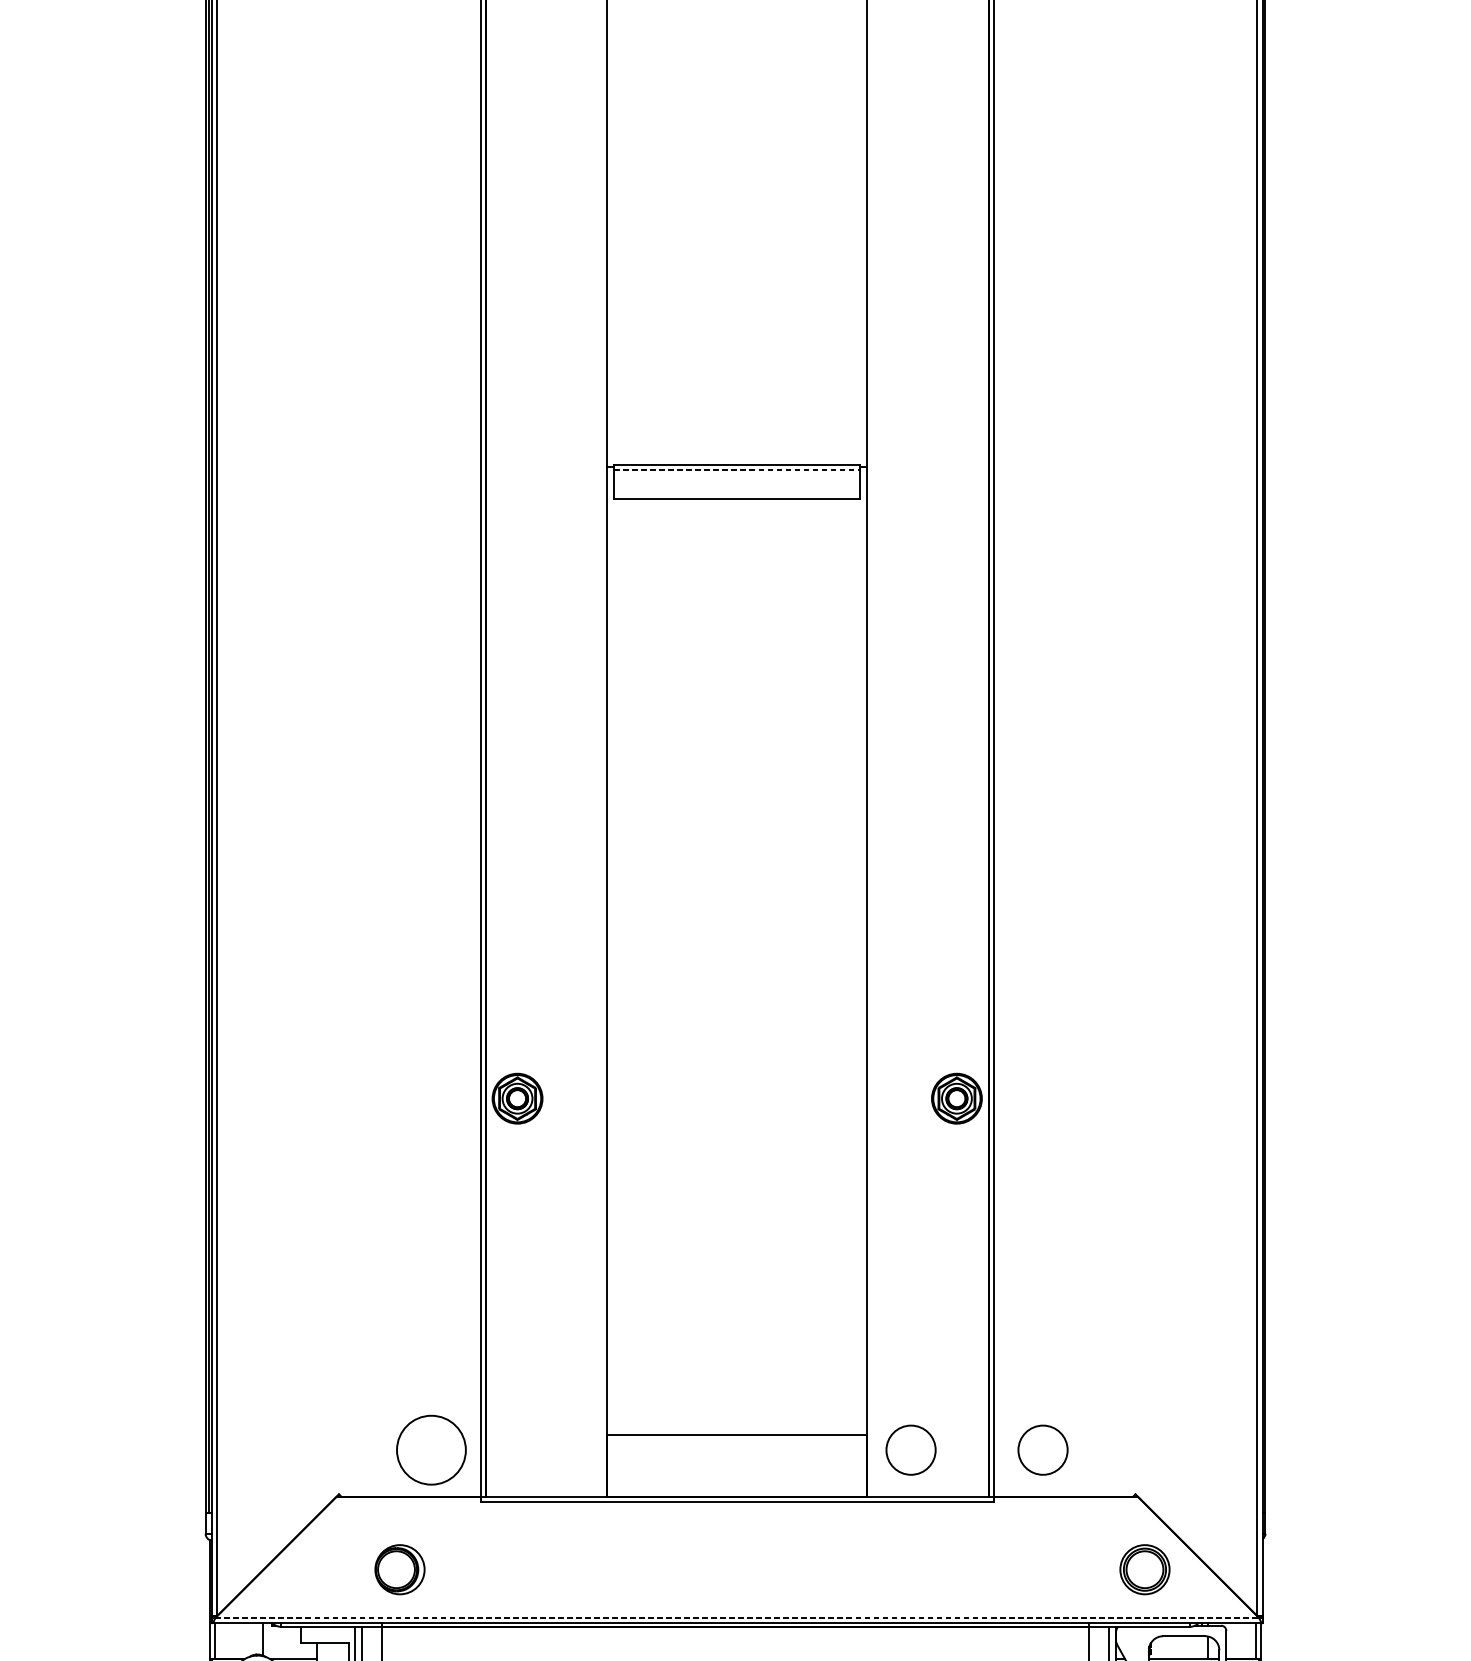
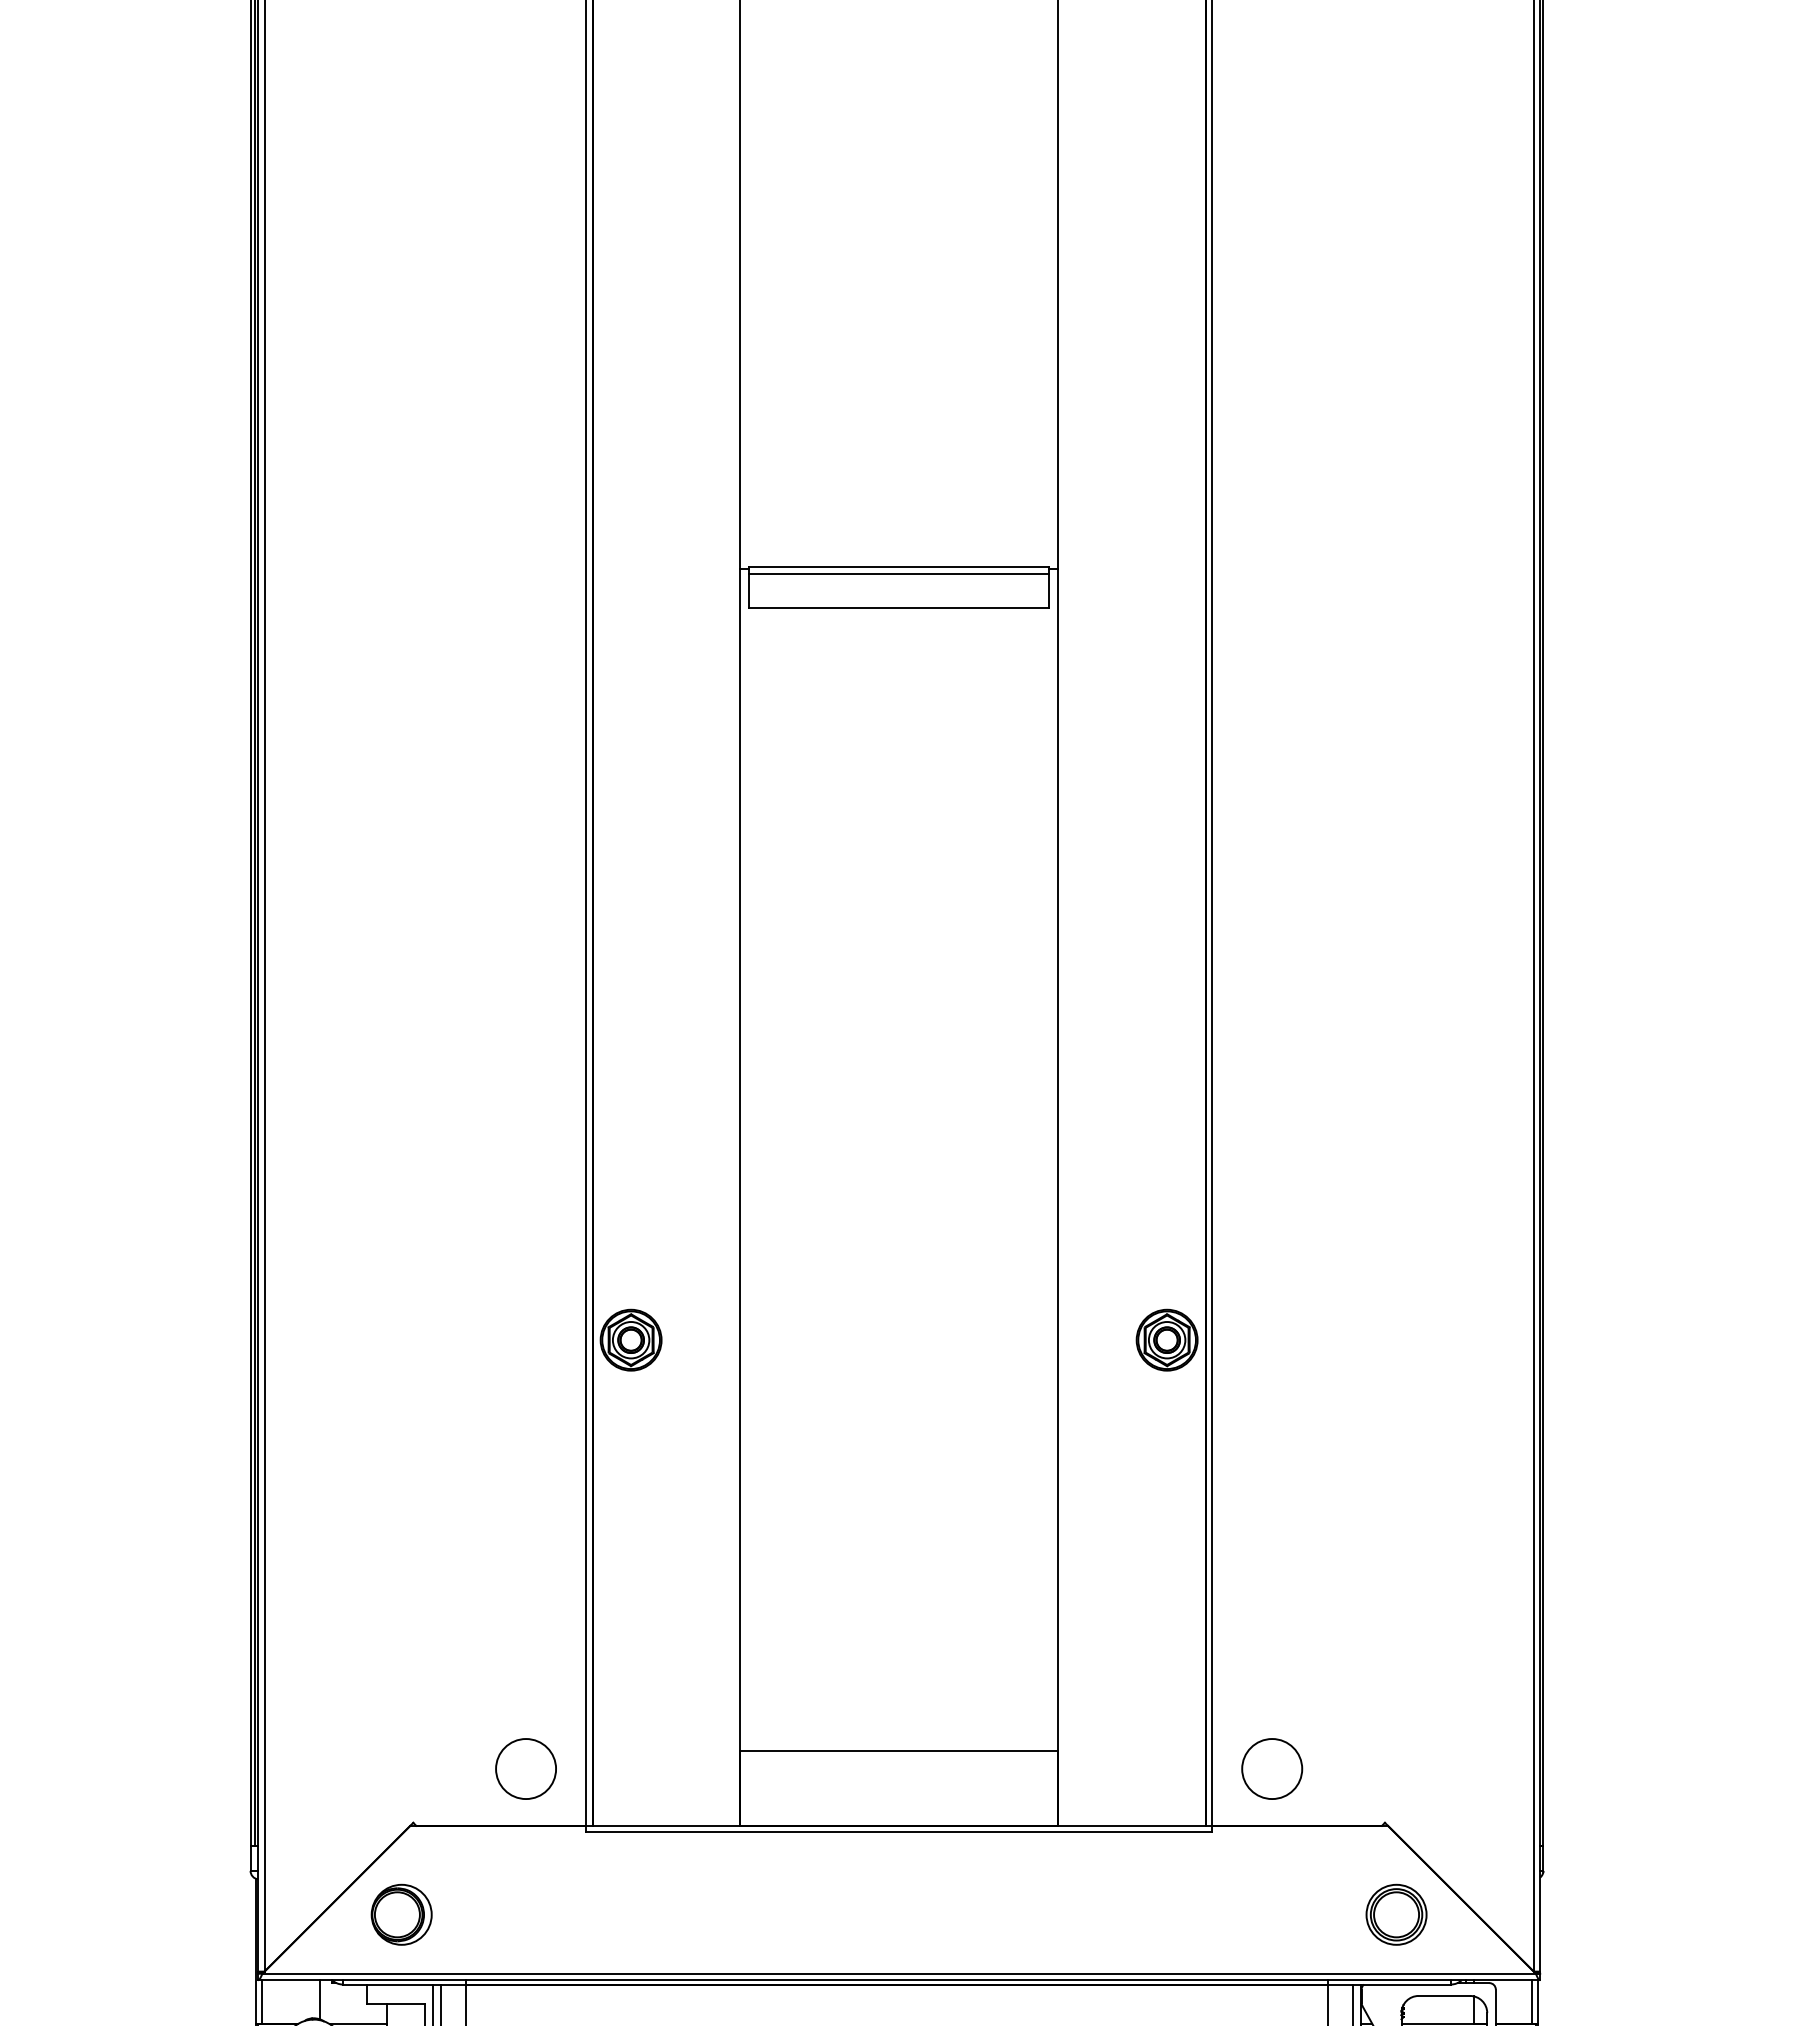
line: (737, 470) -> (899, 573), dashed -> solid
circle: (911, 1449) -> (1111, 1768), removed
circle: (431, 1450) -> (526, 1769), size x0.71
part: (399, 1569) -> (401, 1914), moved
line: (737, 1617) -> (899, 1973), dashed -> solid

